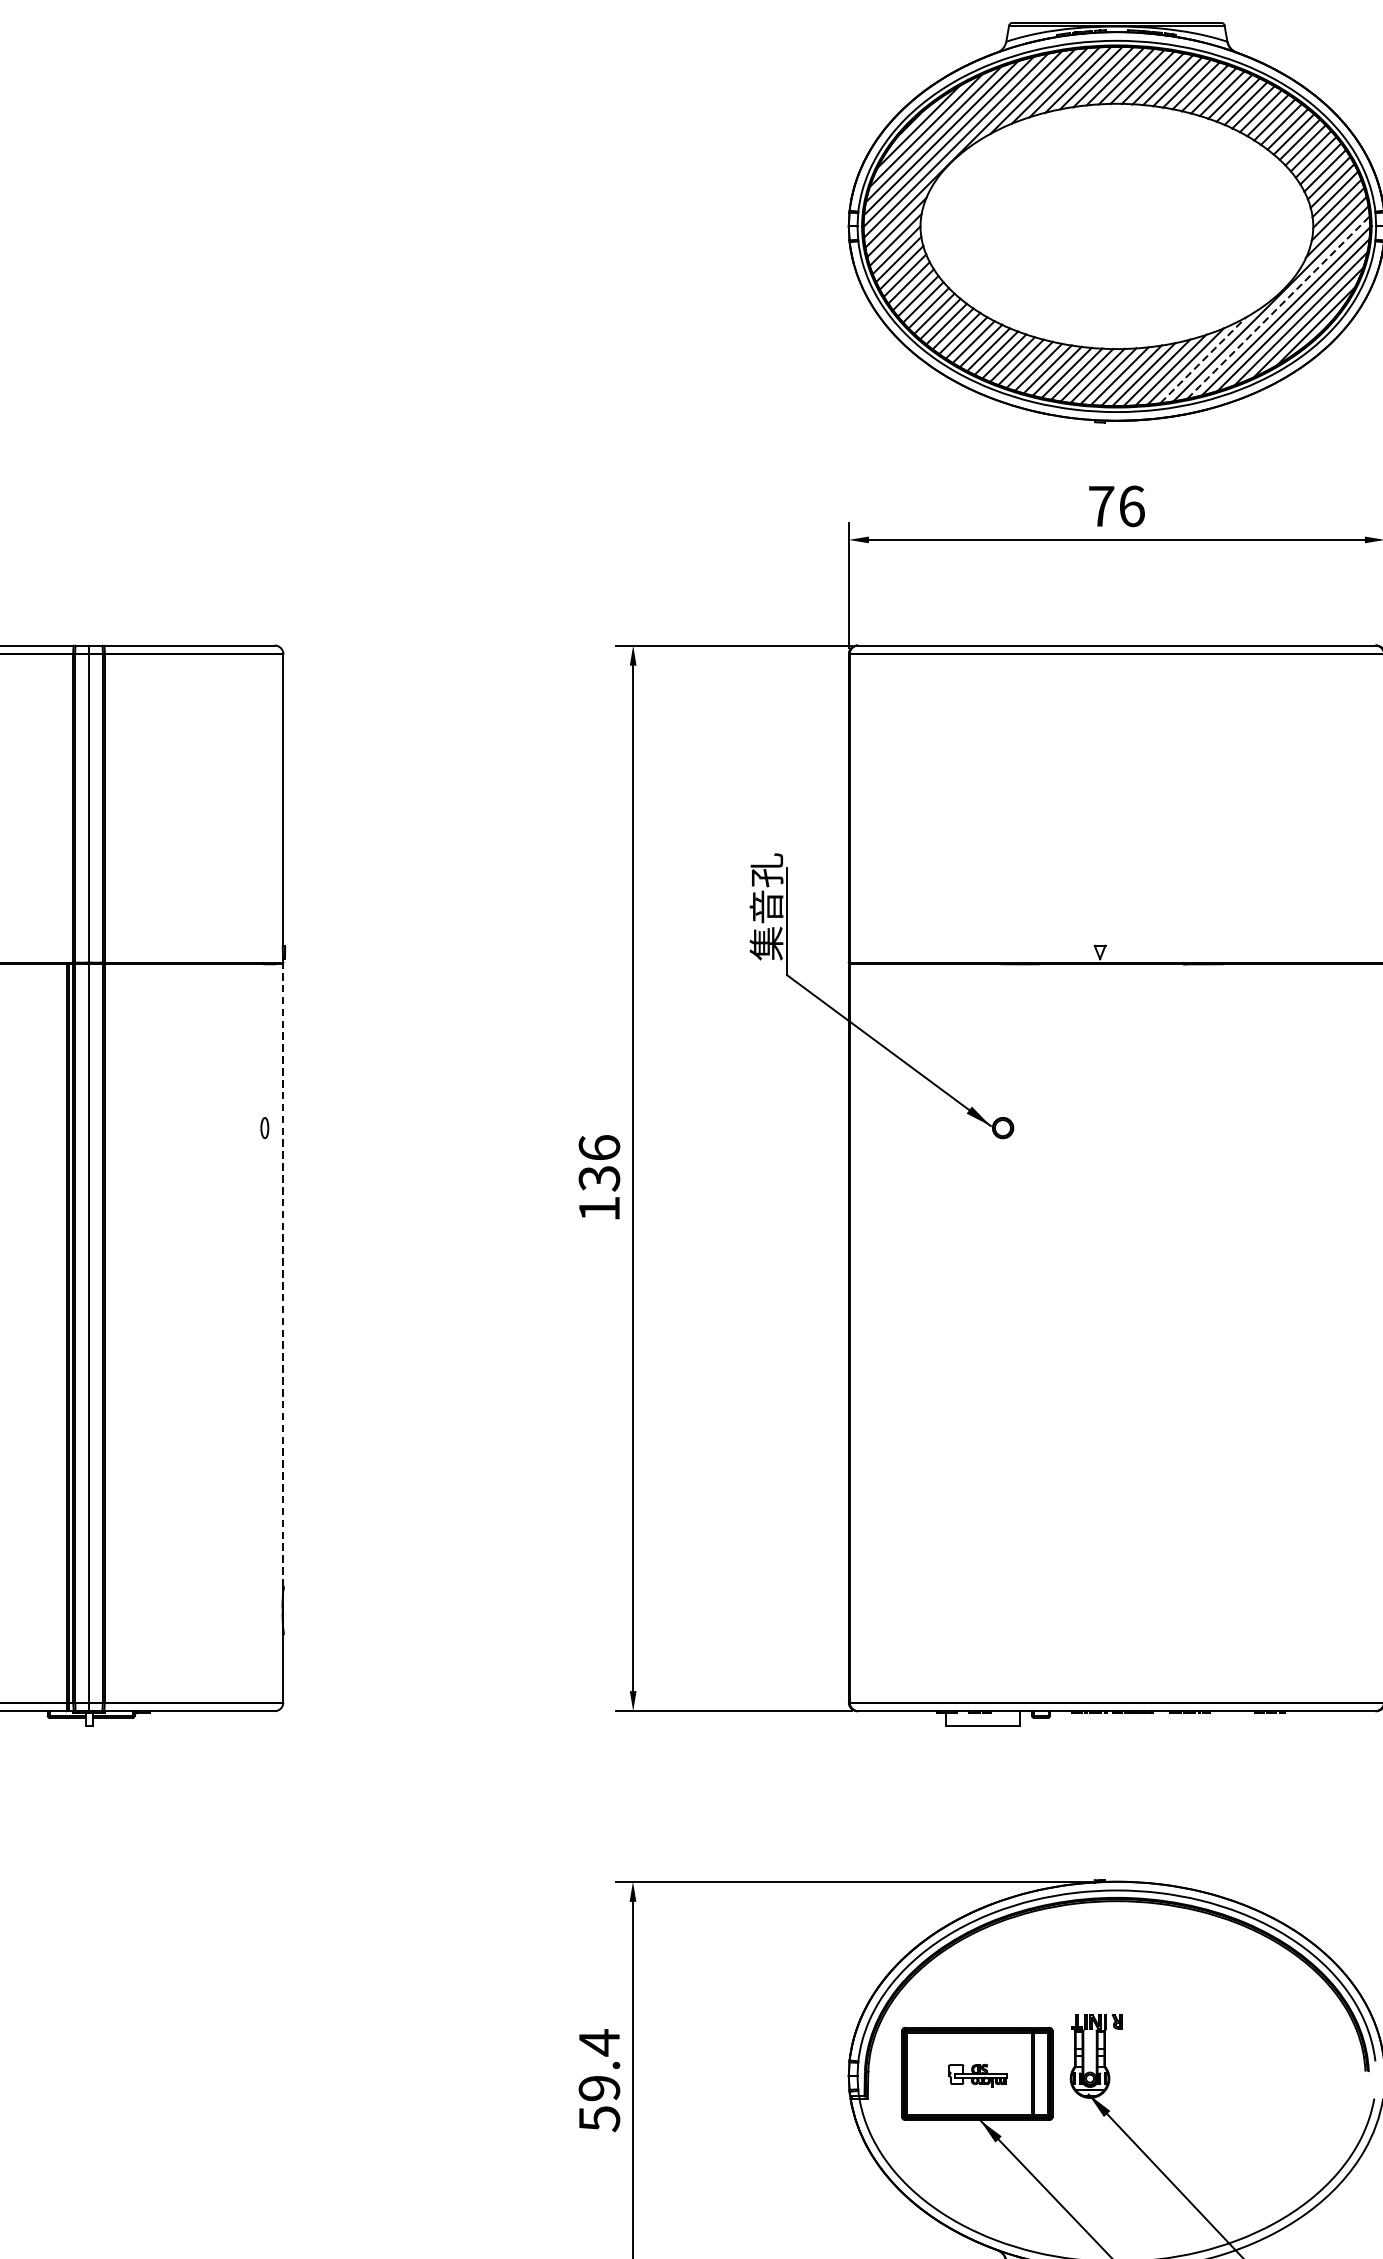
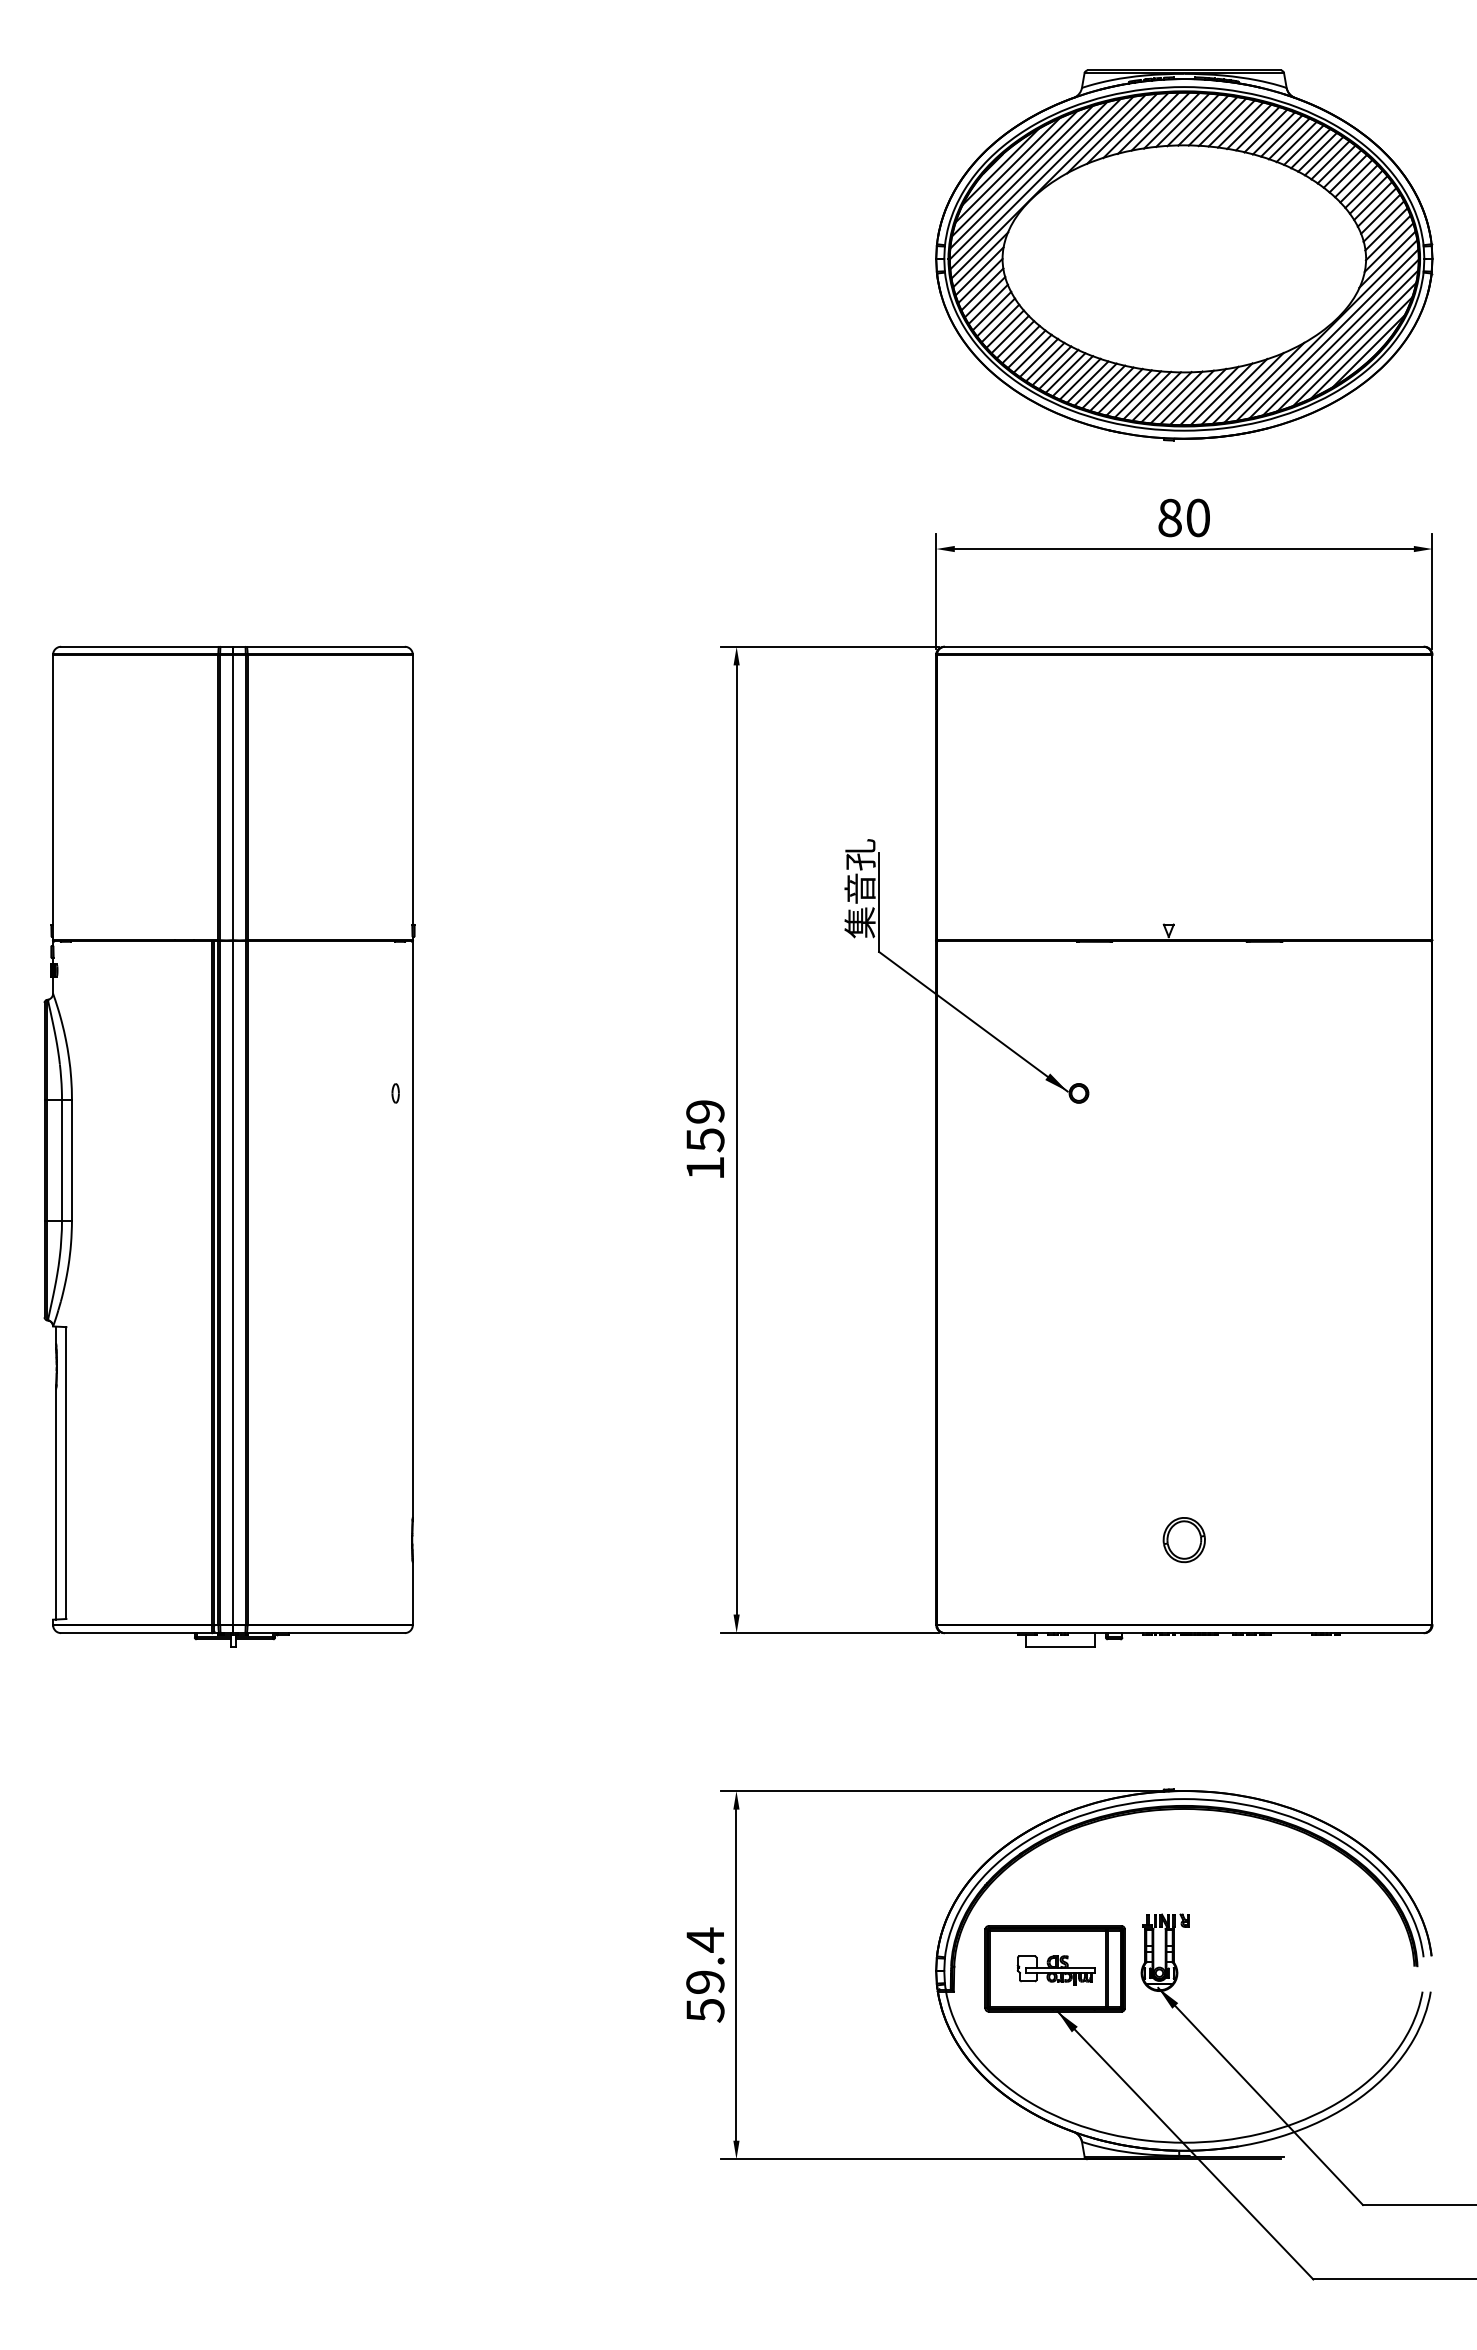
line: (1279, 307) -> (1334, 333), dashed -> solid
line: (1203, 360) -> (1264, 382), dashed -> solid
text: (1117, 505) -> (1184, 517), 76 -> 80
text: (599, 1162) -> (705, 1125), 136 -> 159
line: (283, 1275) -> (412, 1229), dashed -> solid
part: (1115, 1611) -> (1183, 1540), added
part: (977, 2075) -> (1055, 1970), size x1.43

